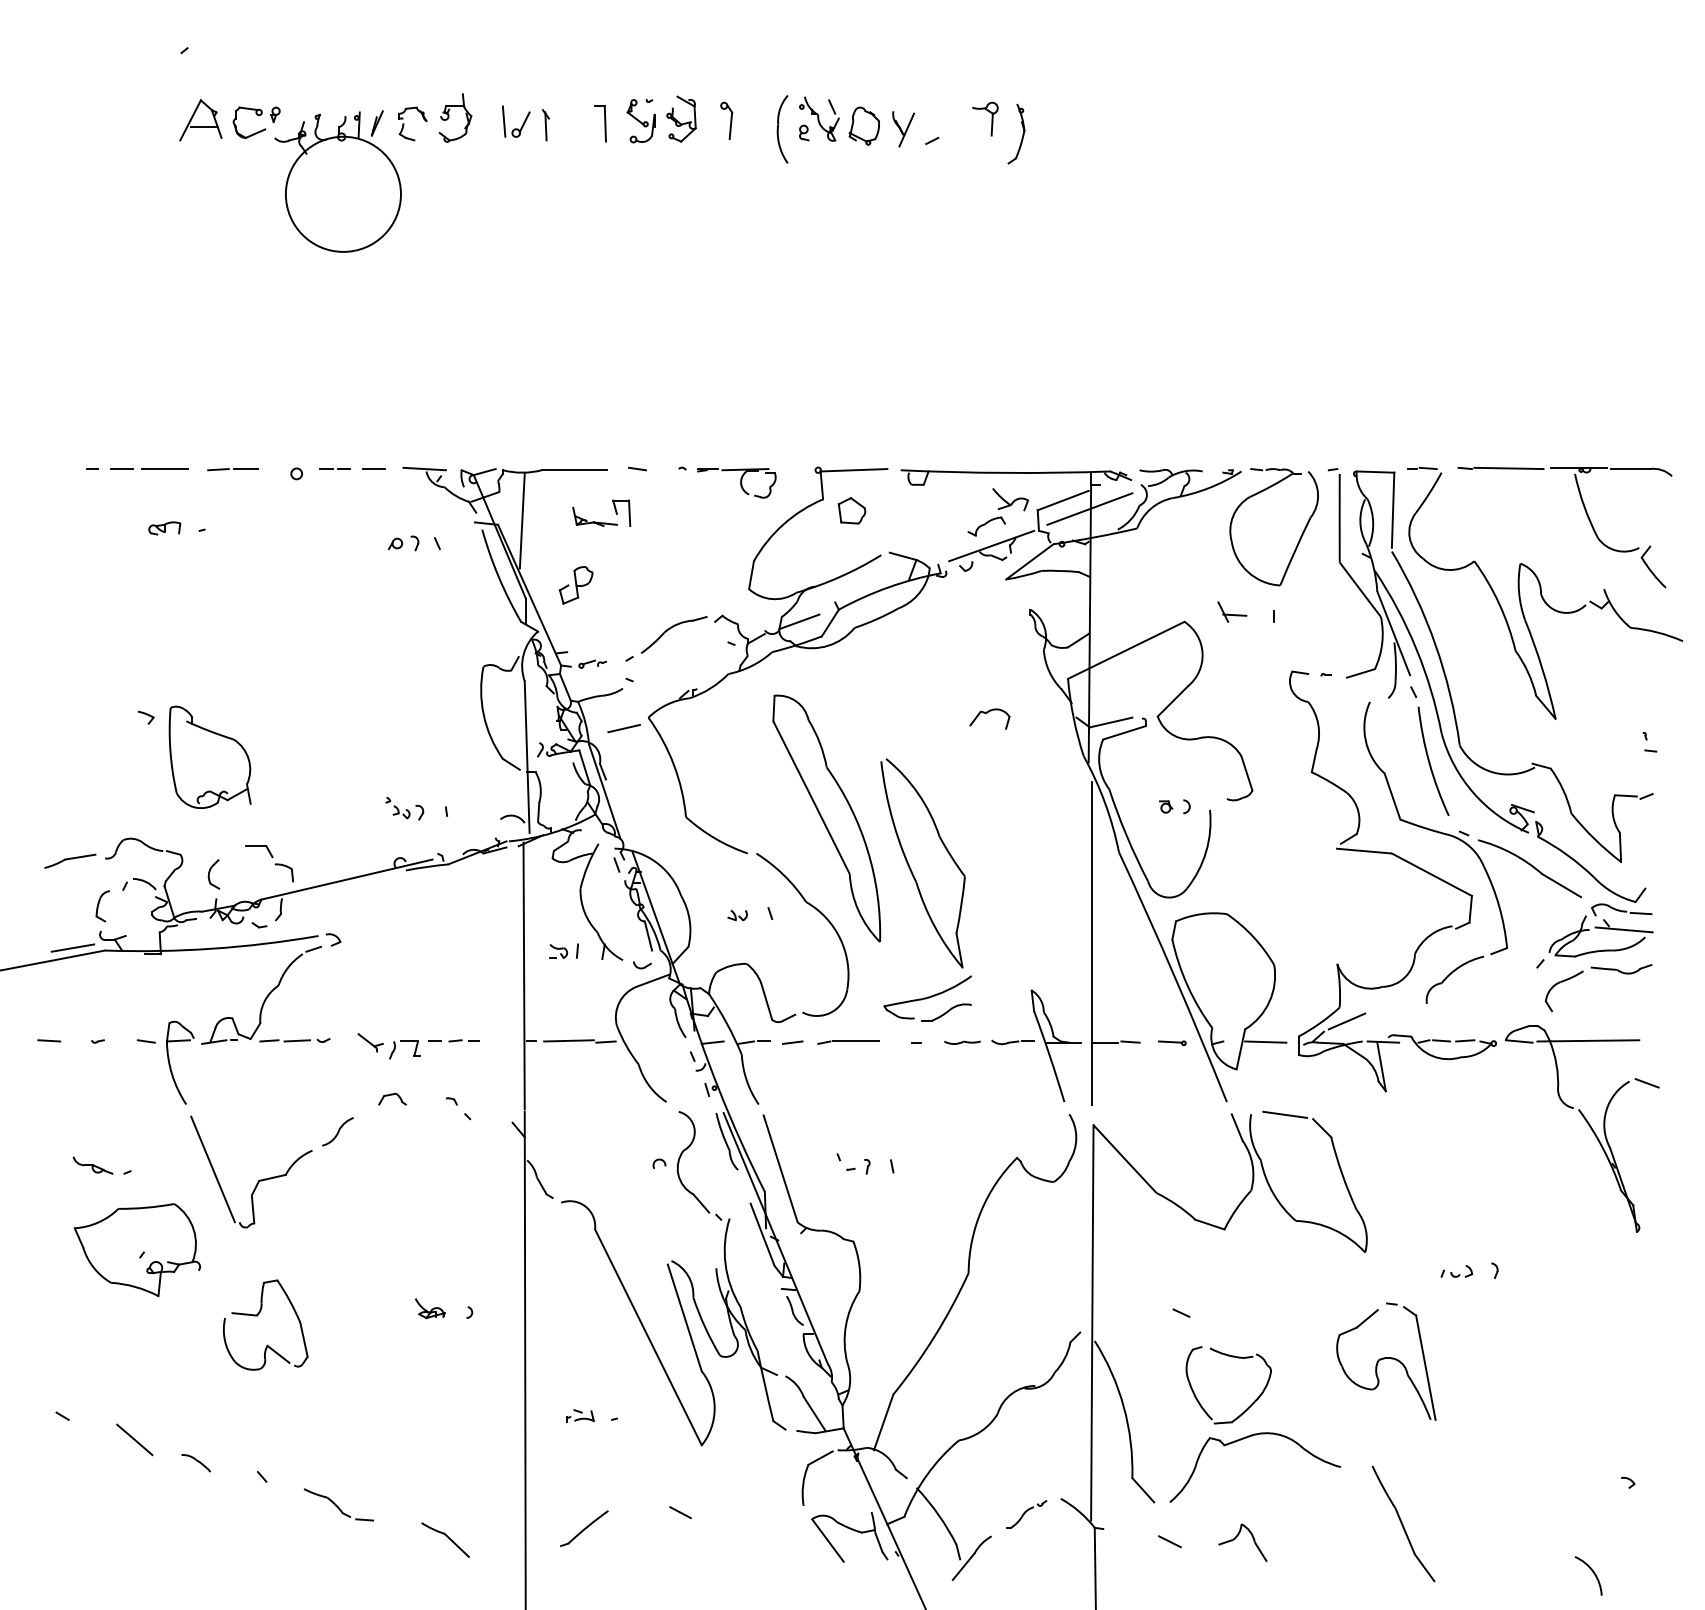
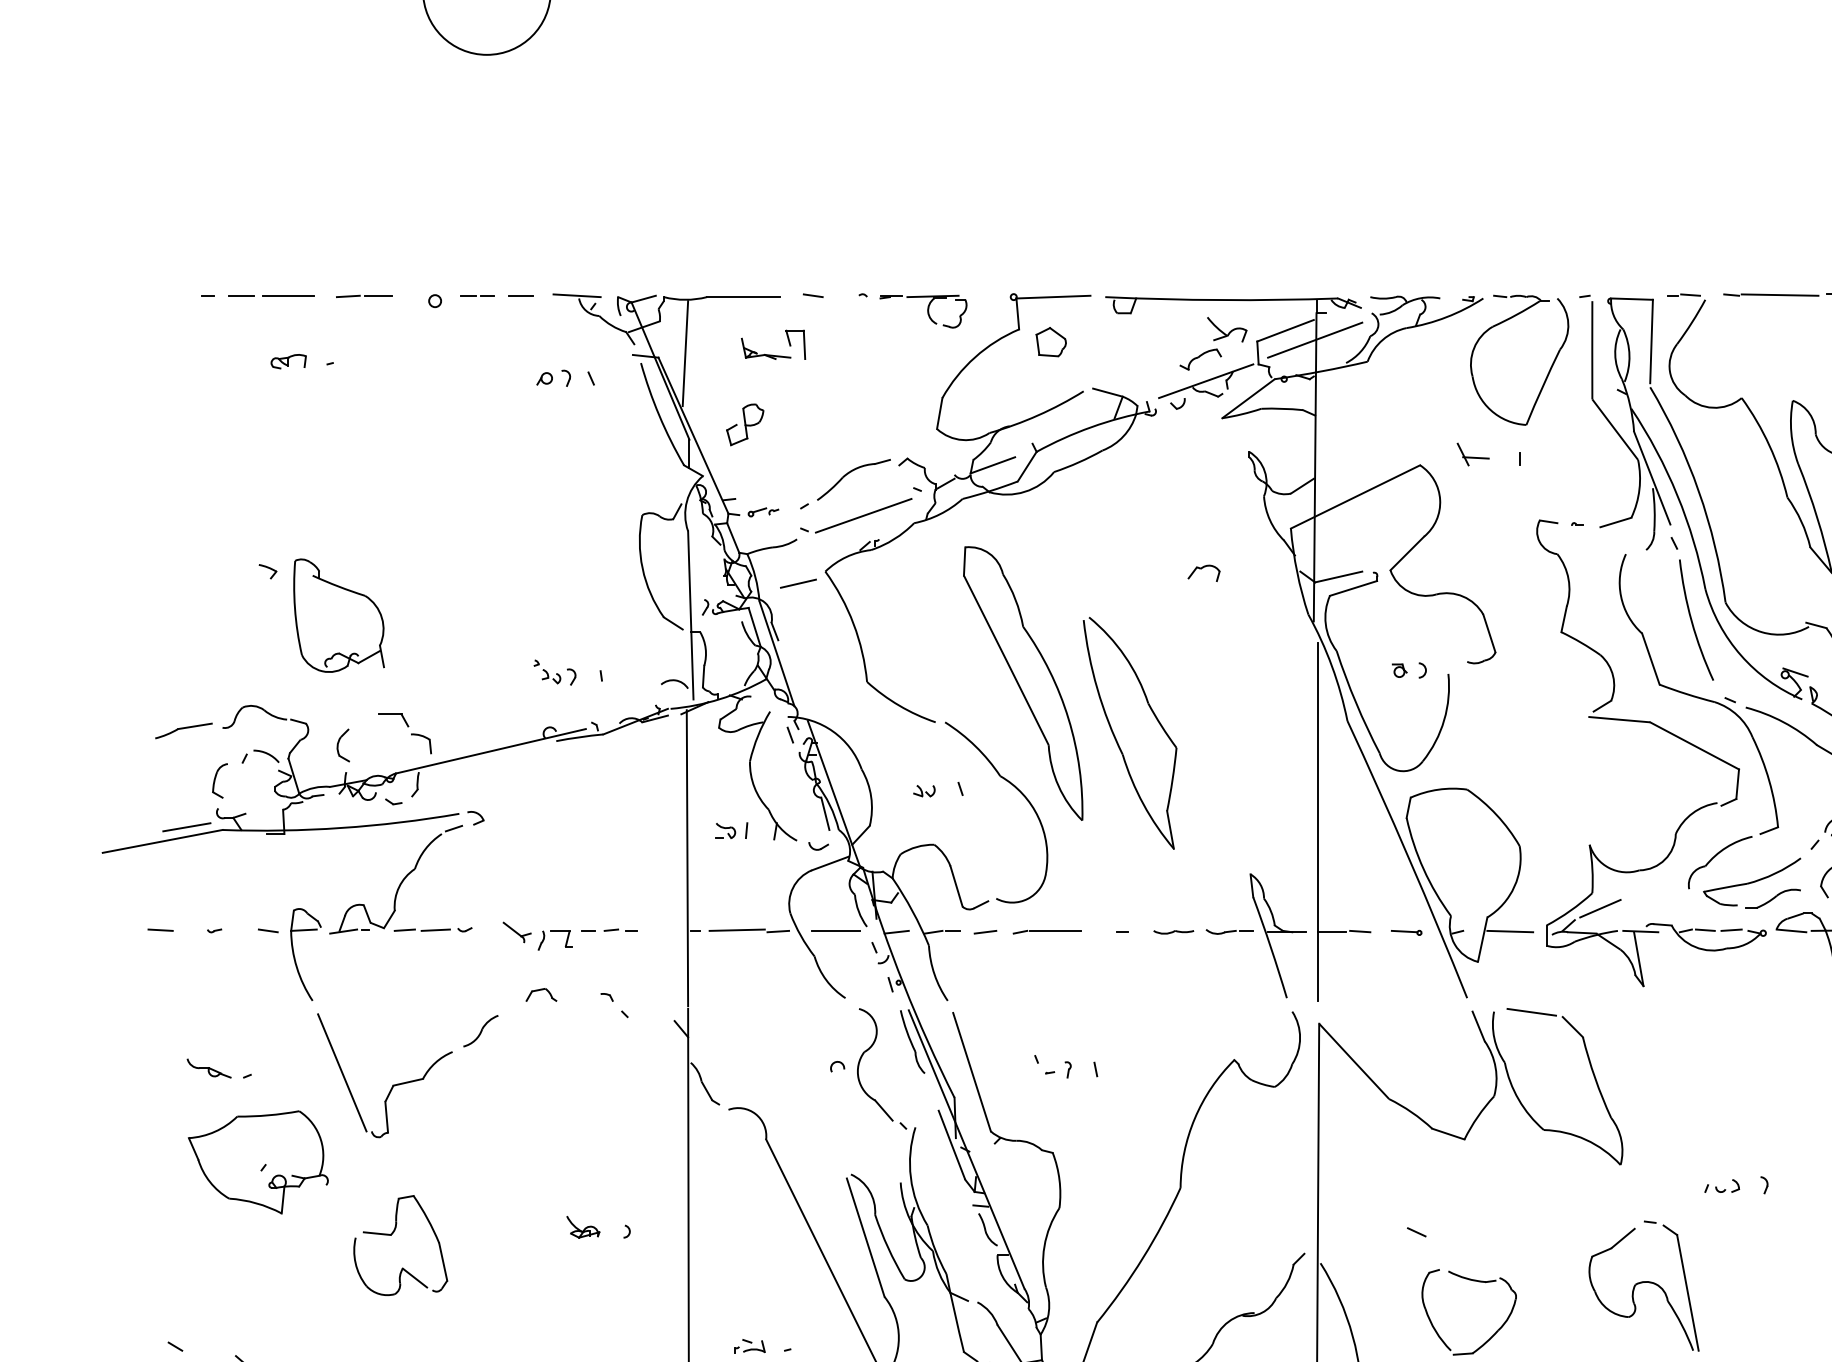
line: (682, 667) -> (863, 515), added
part: (989, 719) -> (1203, 573), size x0.71
part: (927, 998) -> (1751, 883), moved
line: (657, 1041) -> (835, 930), added

